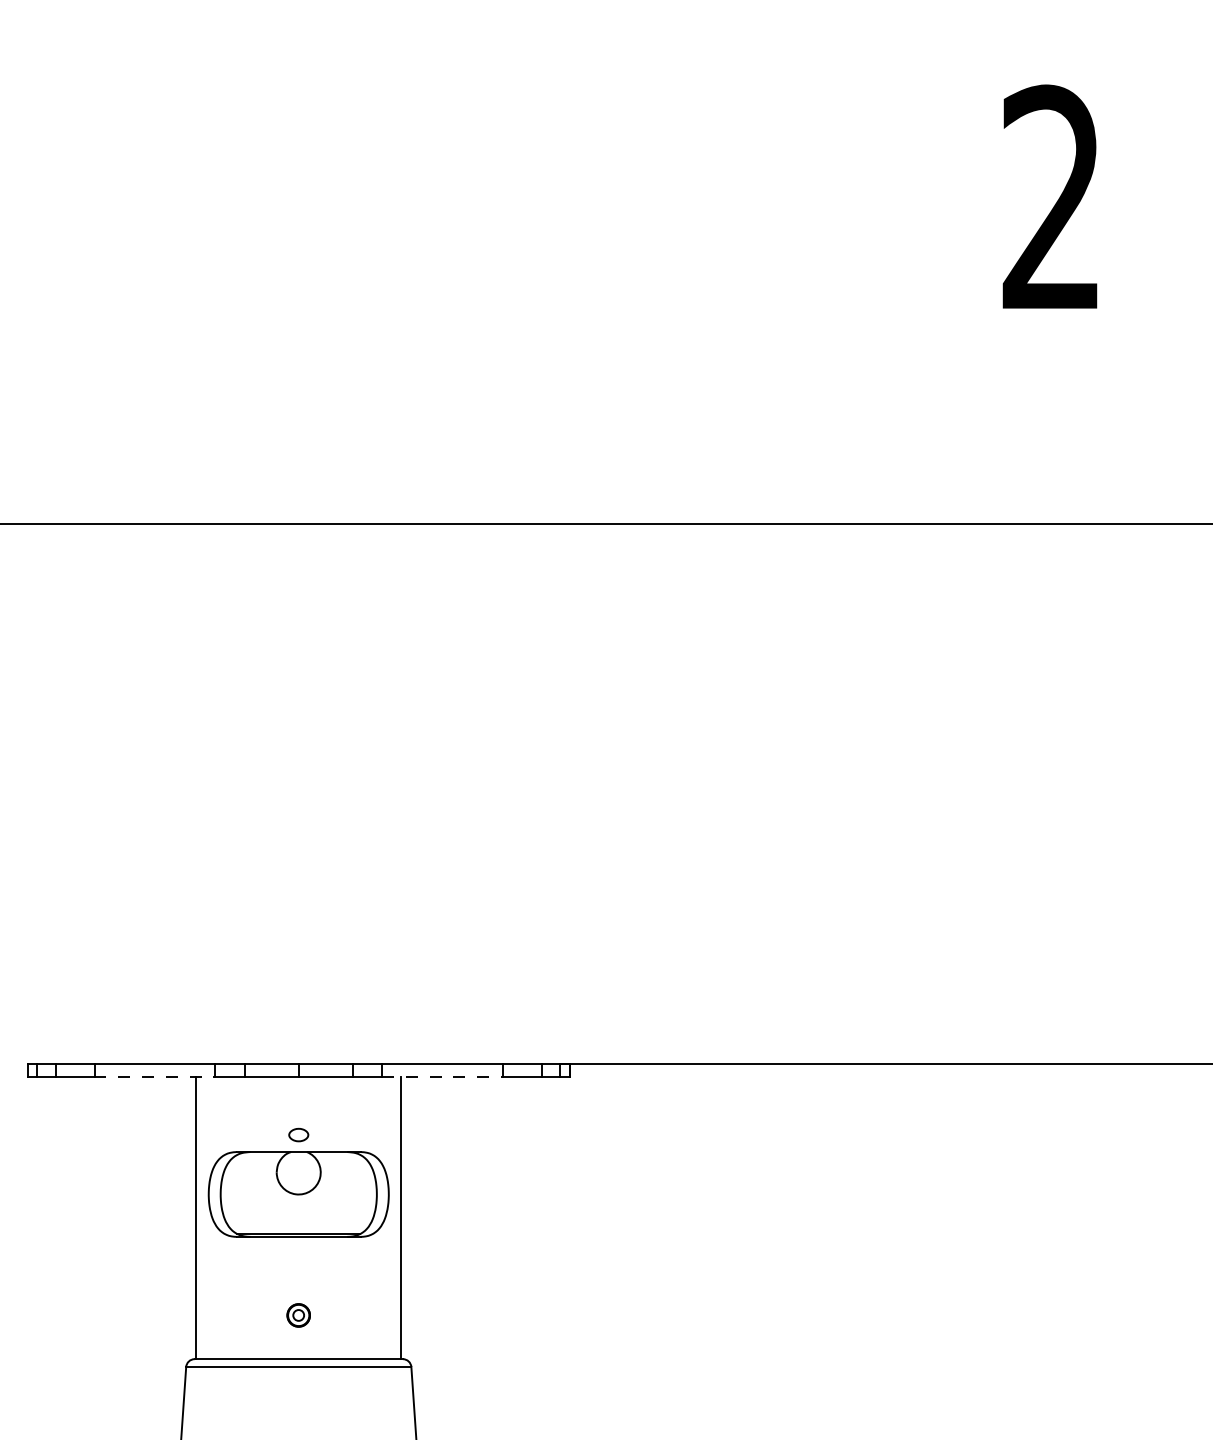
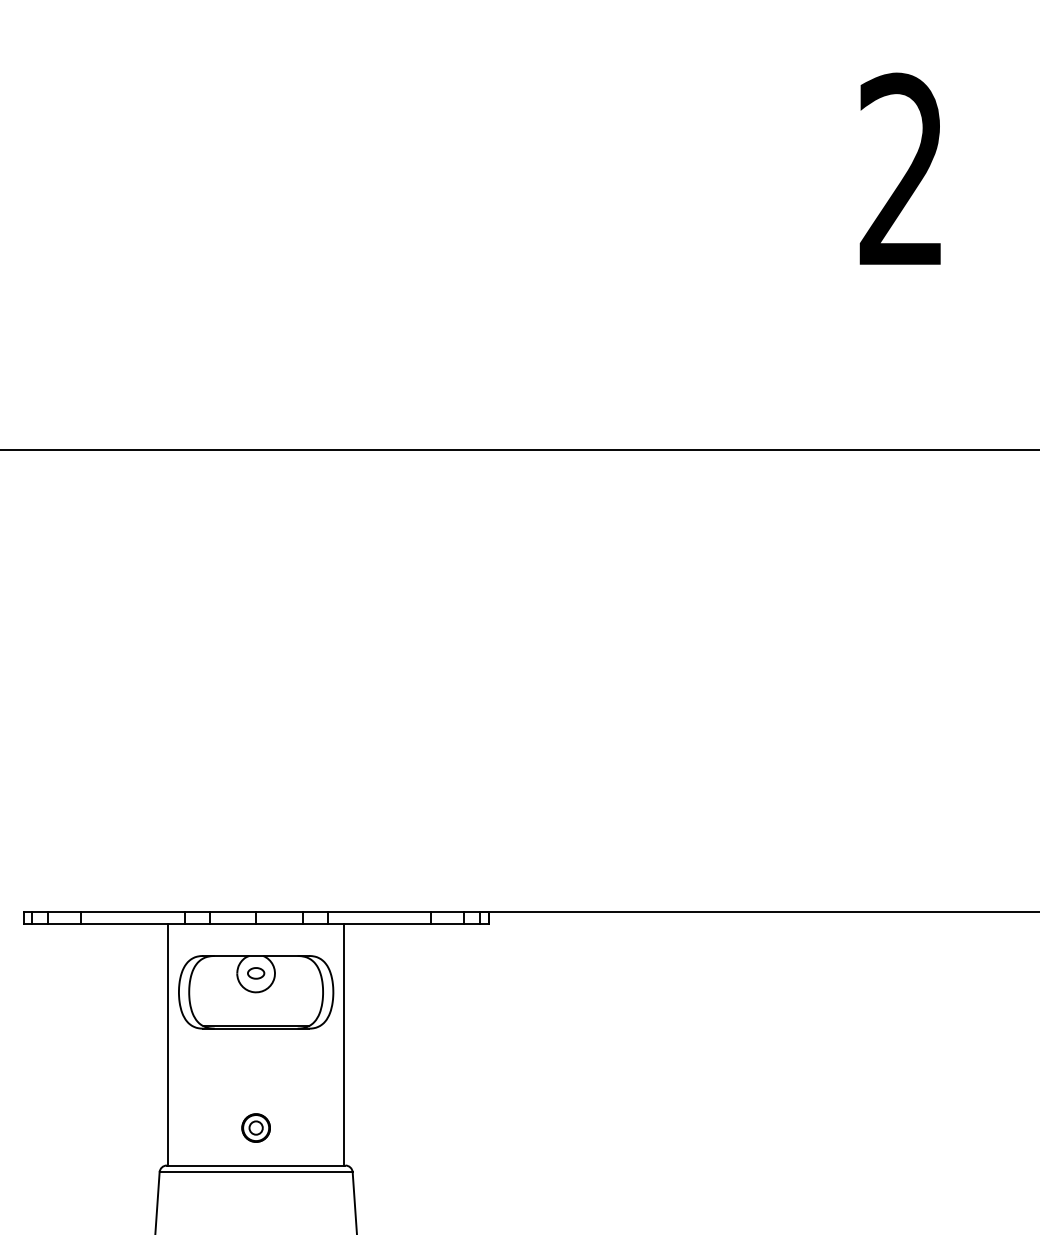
line: (154, 1076) -> (132, 923), dashed -> solid
line: (442, 1076) -> (379, 923), dashed -> solid
part: (299, 1194) -> (256, 992), moved
part: (298, 1314) -> (255, 1127), size x1.43

